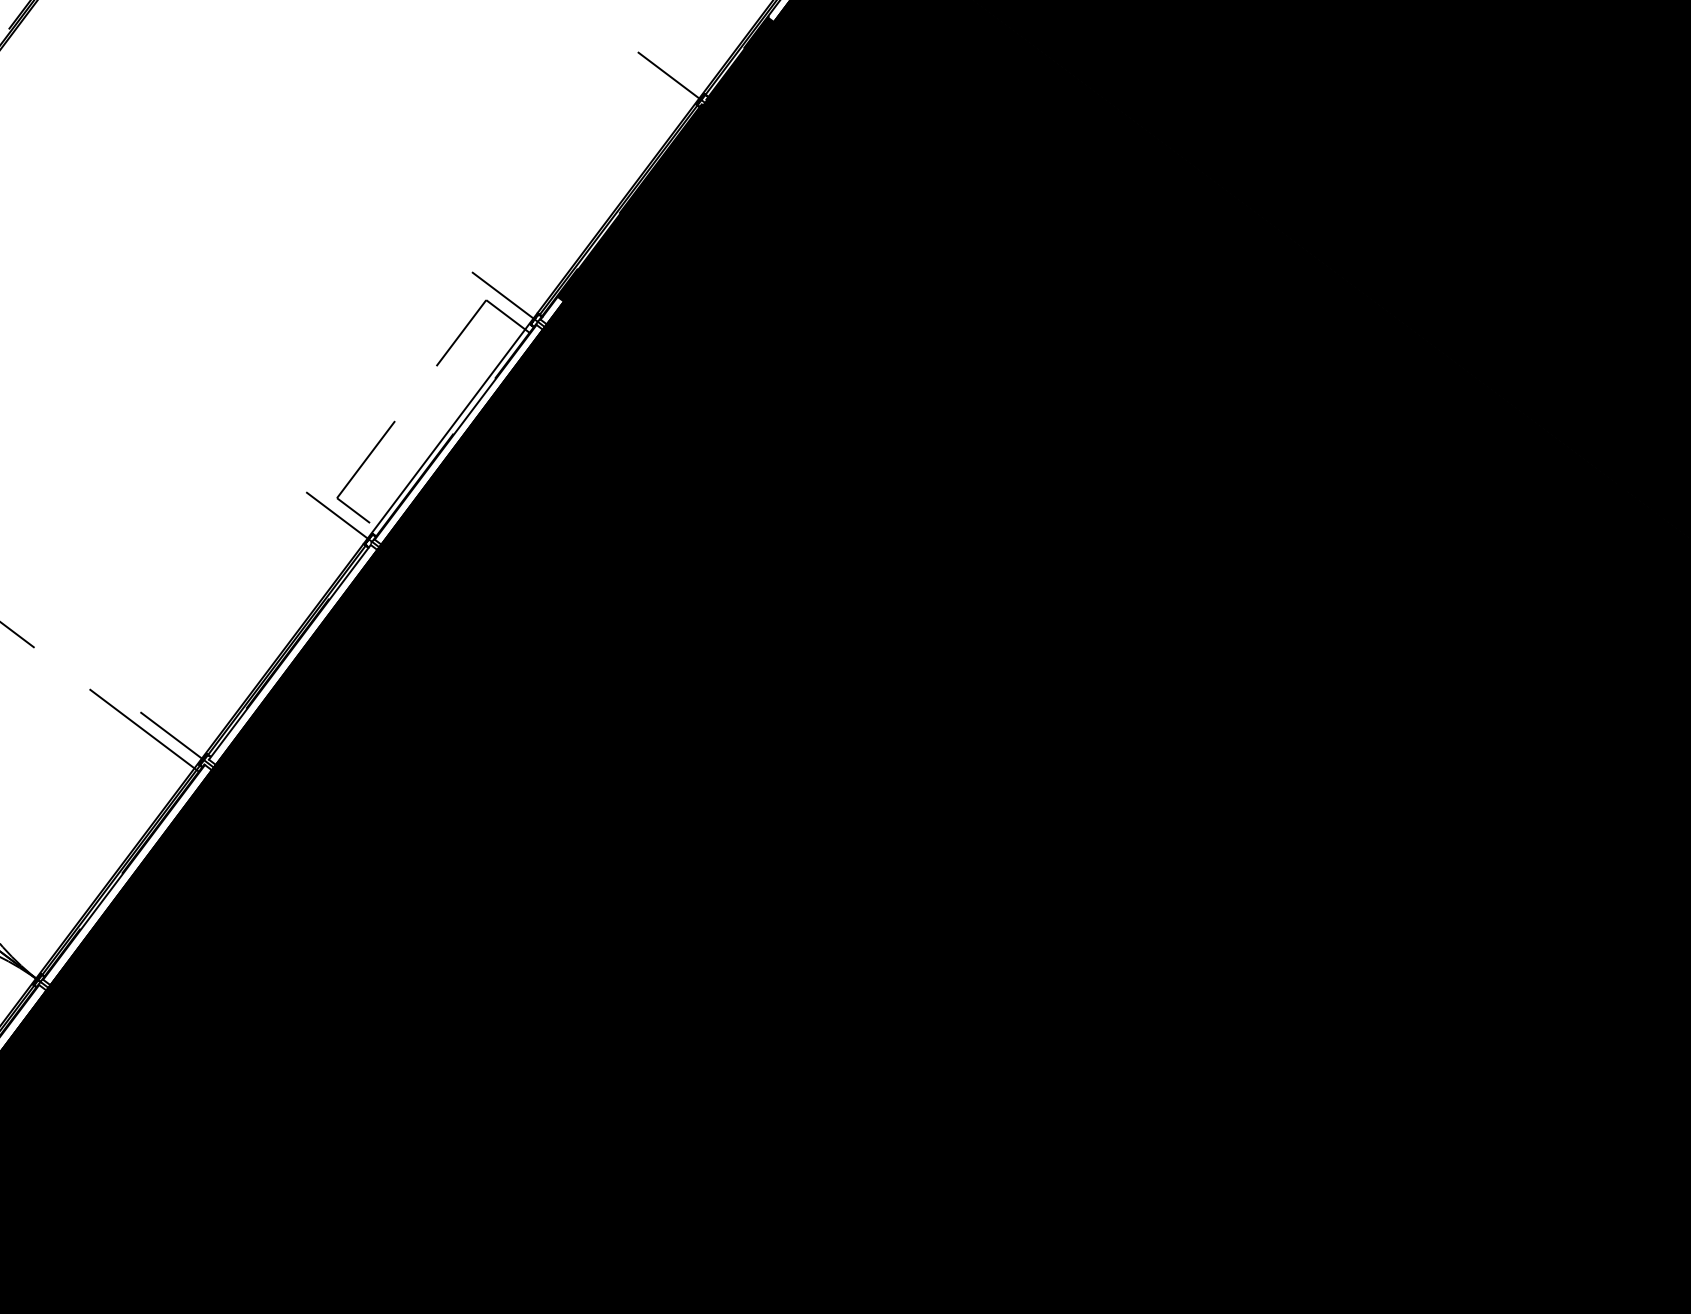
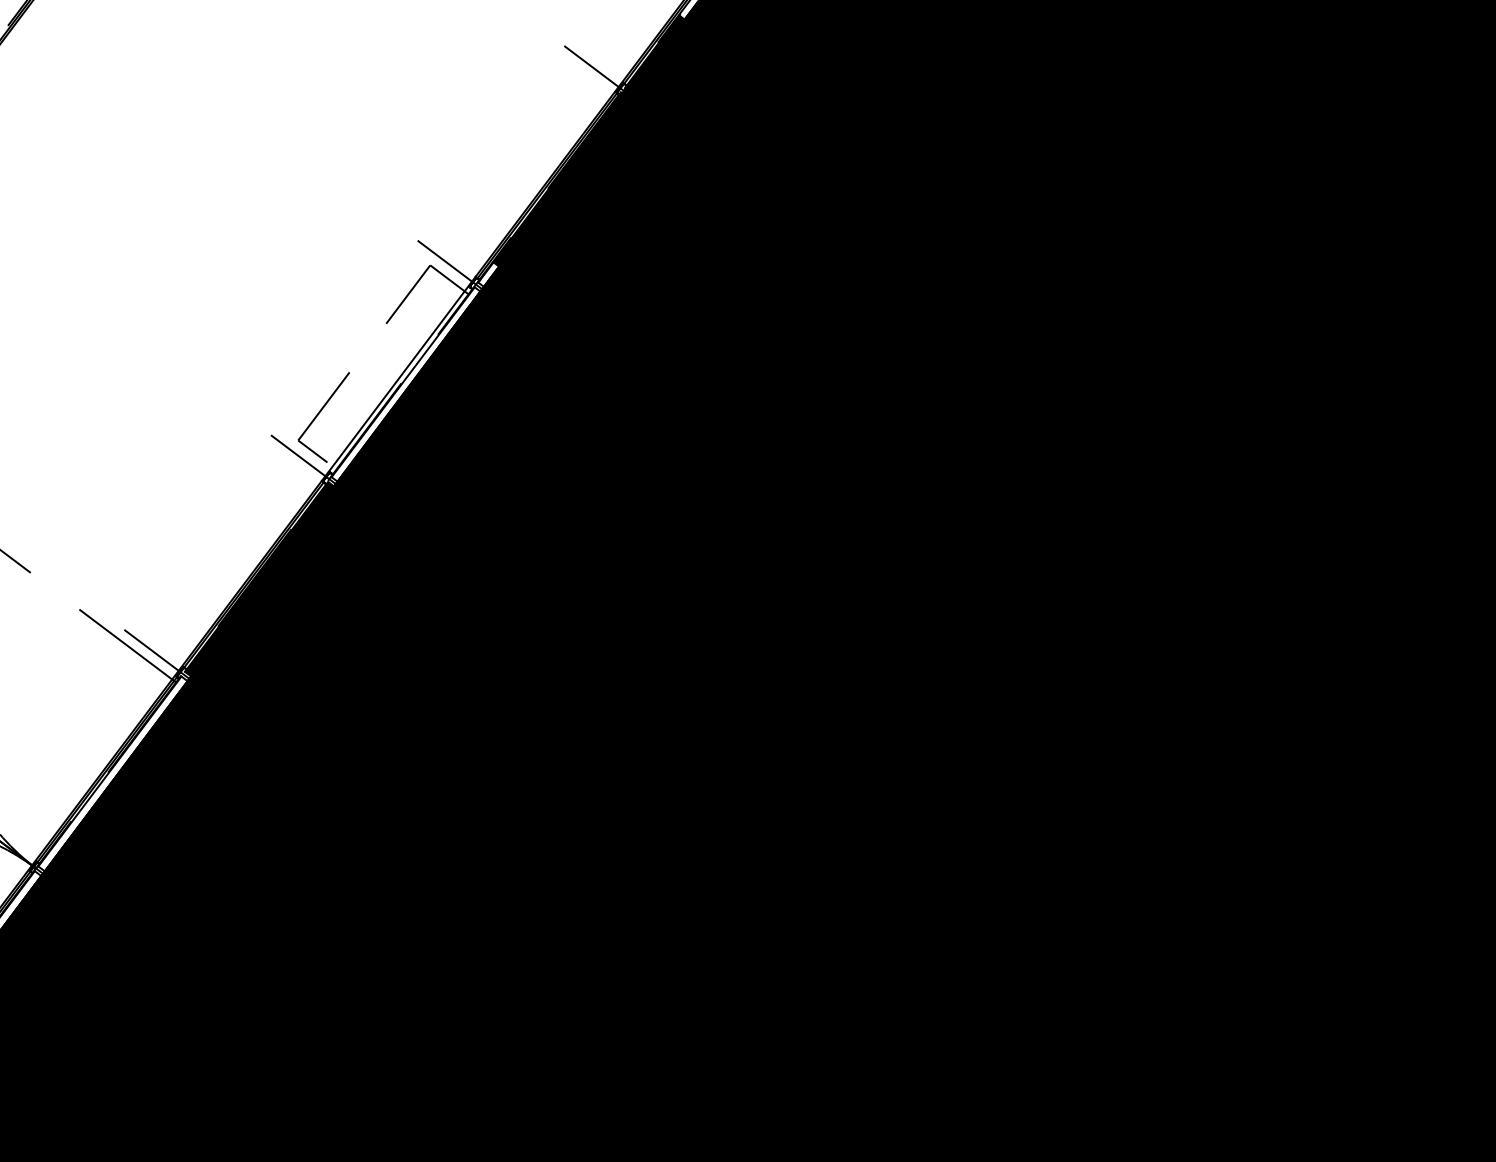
fill: (293, 654) -> (259, 578), added

